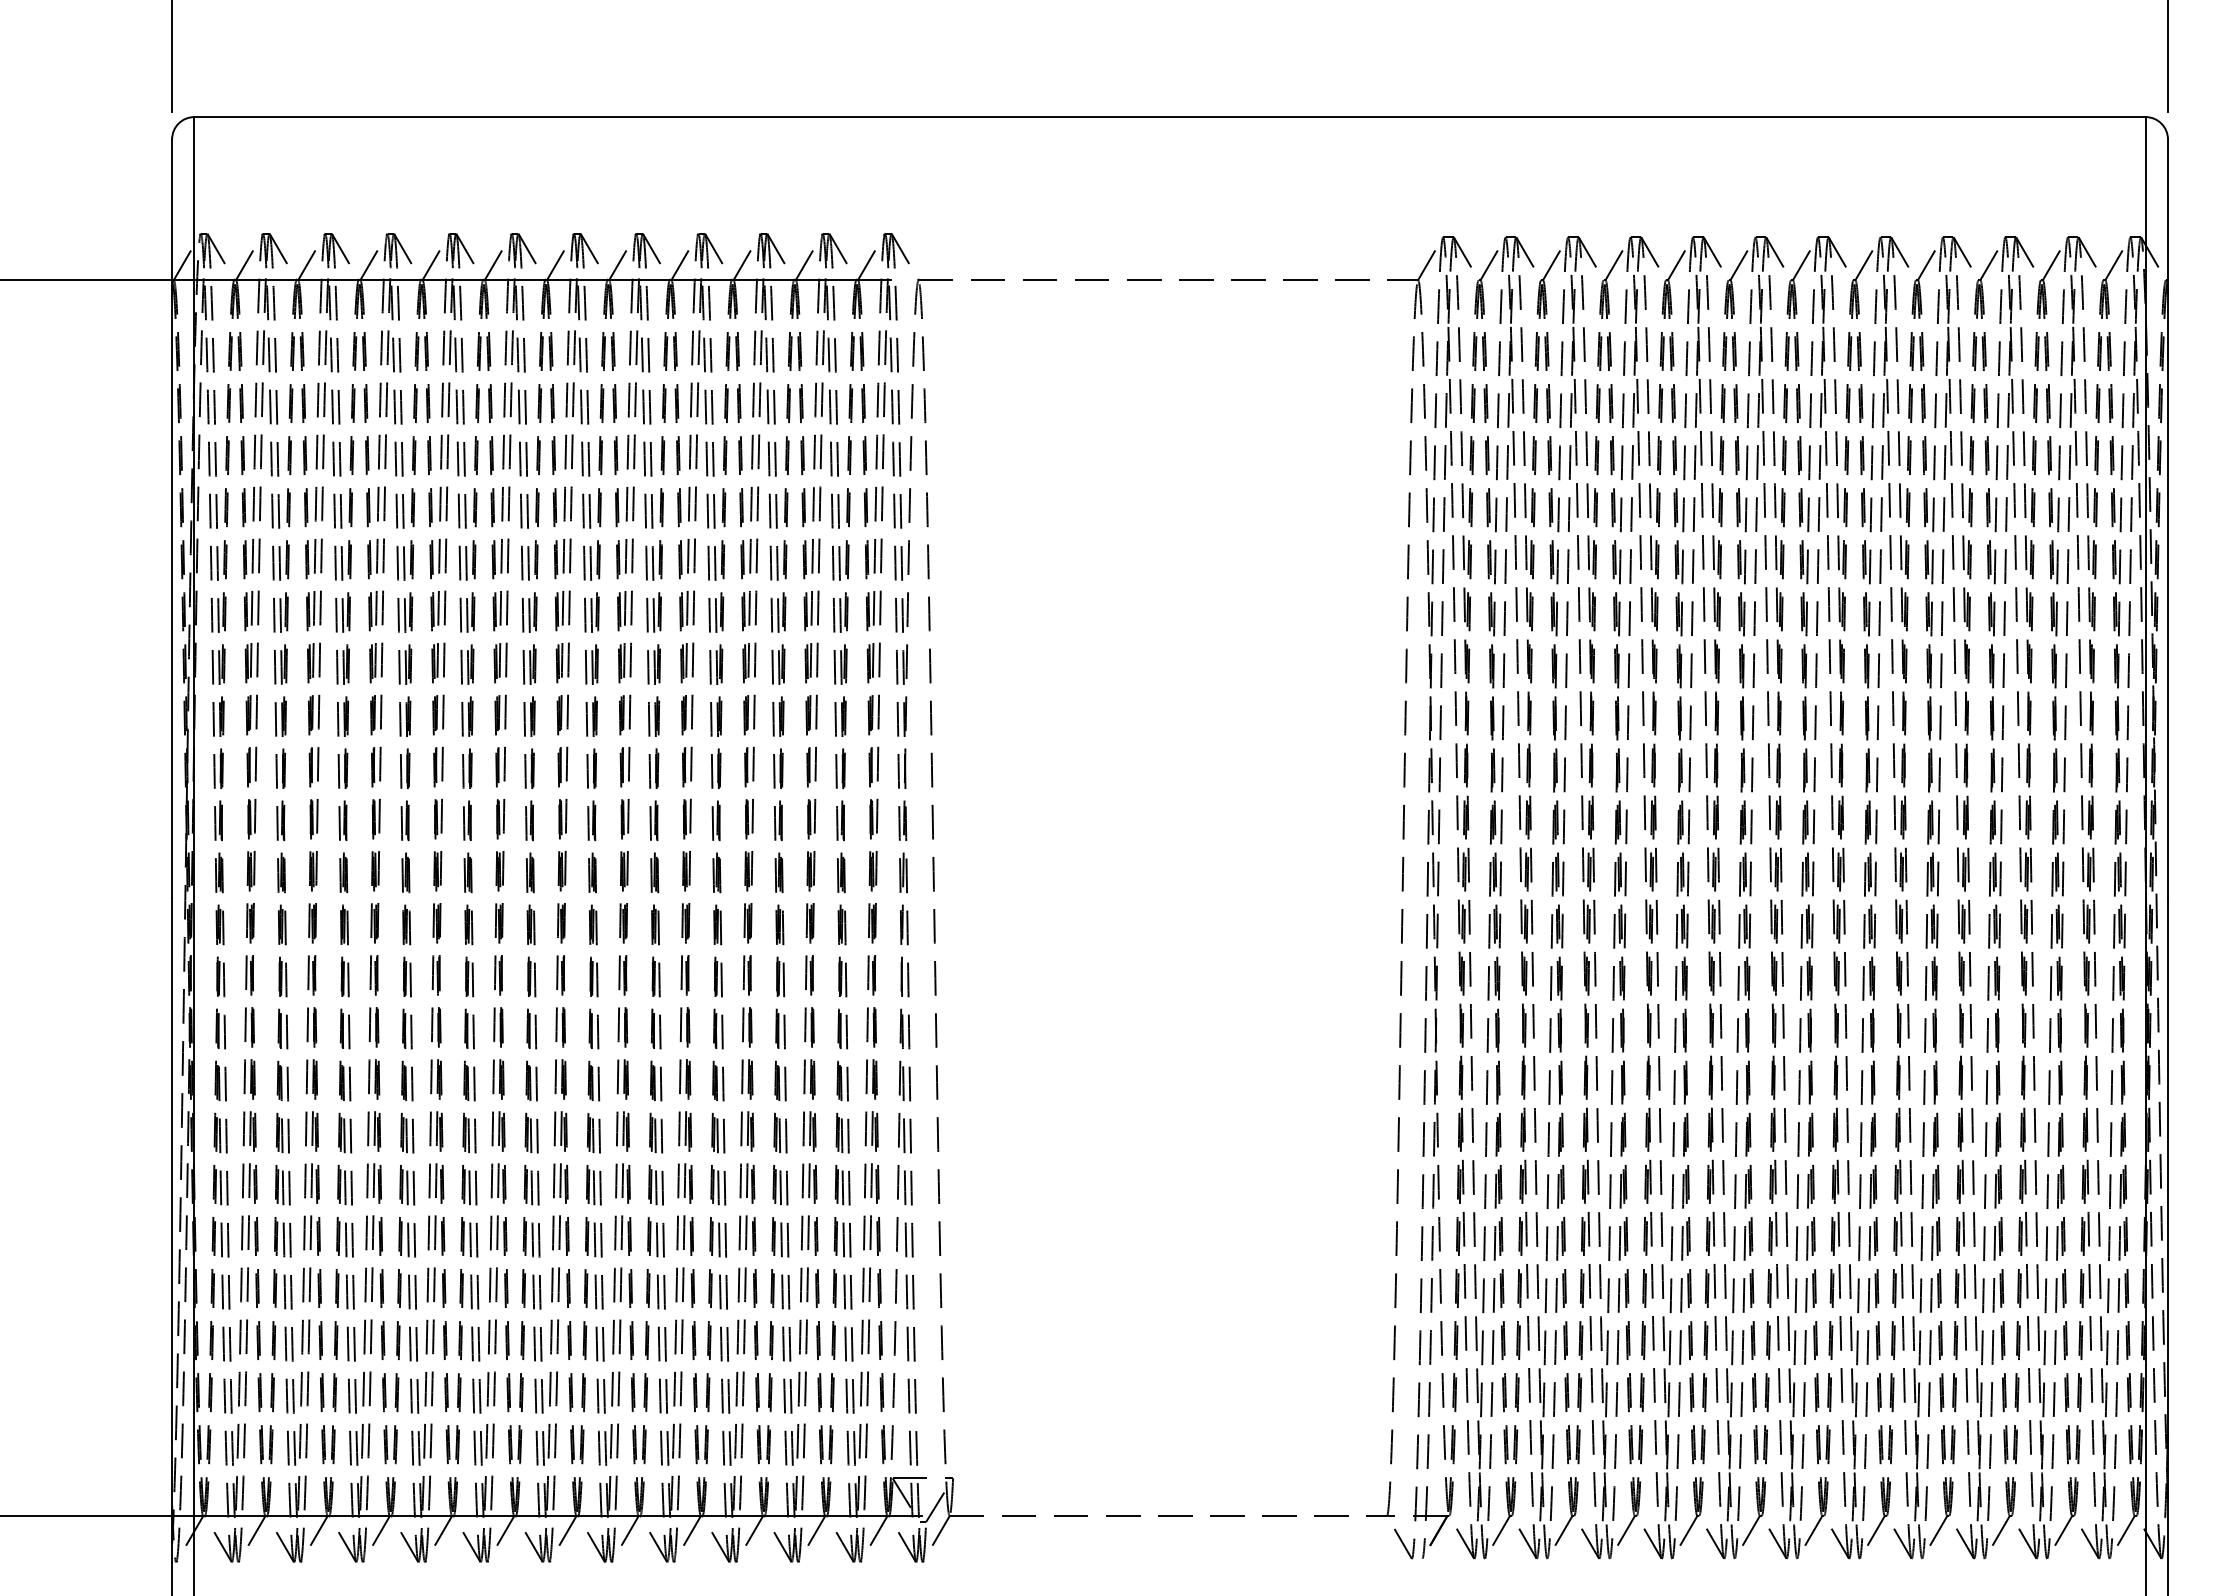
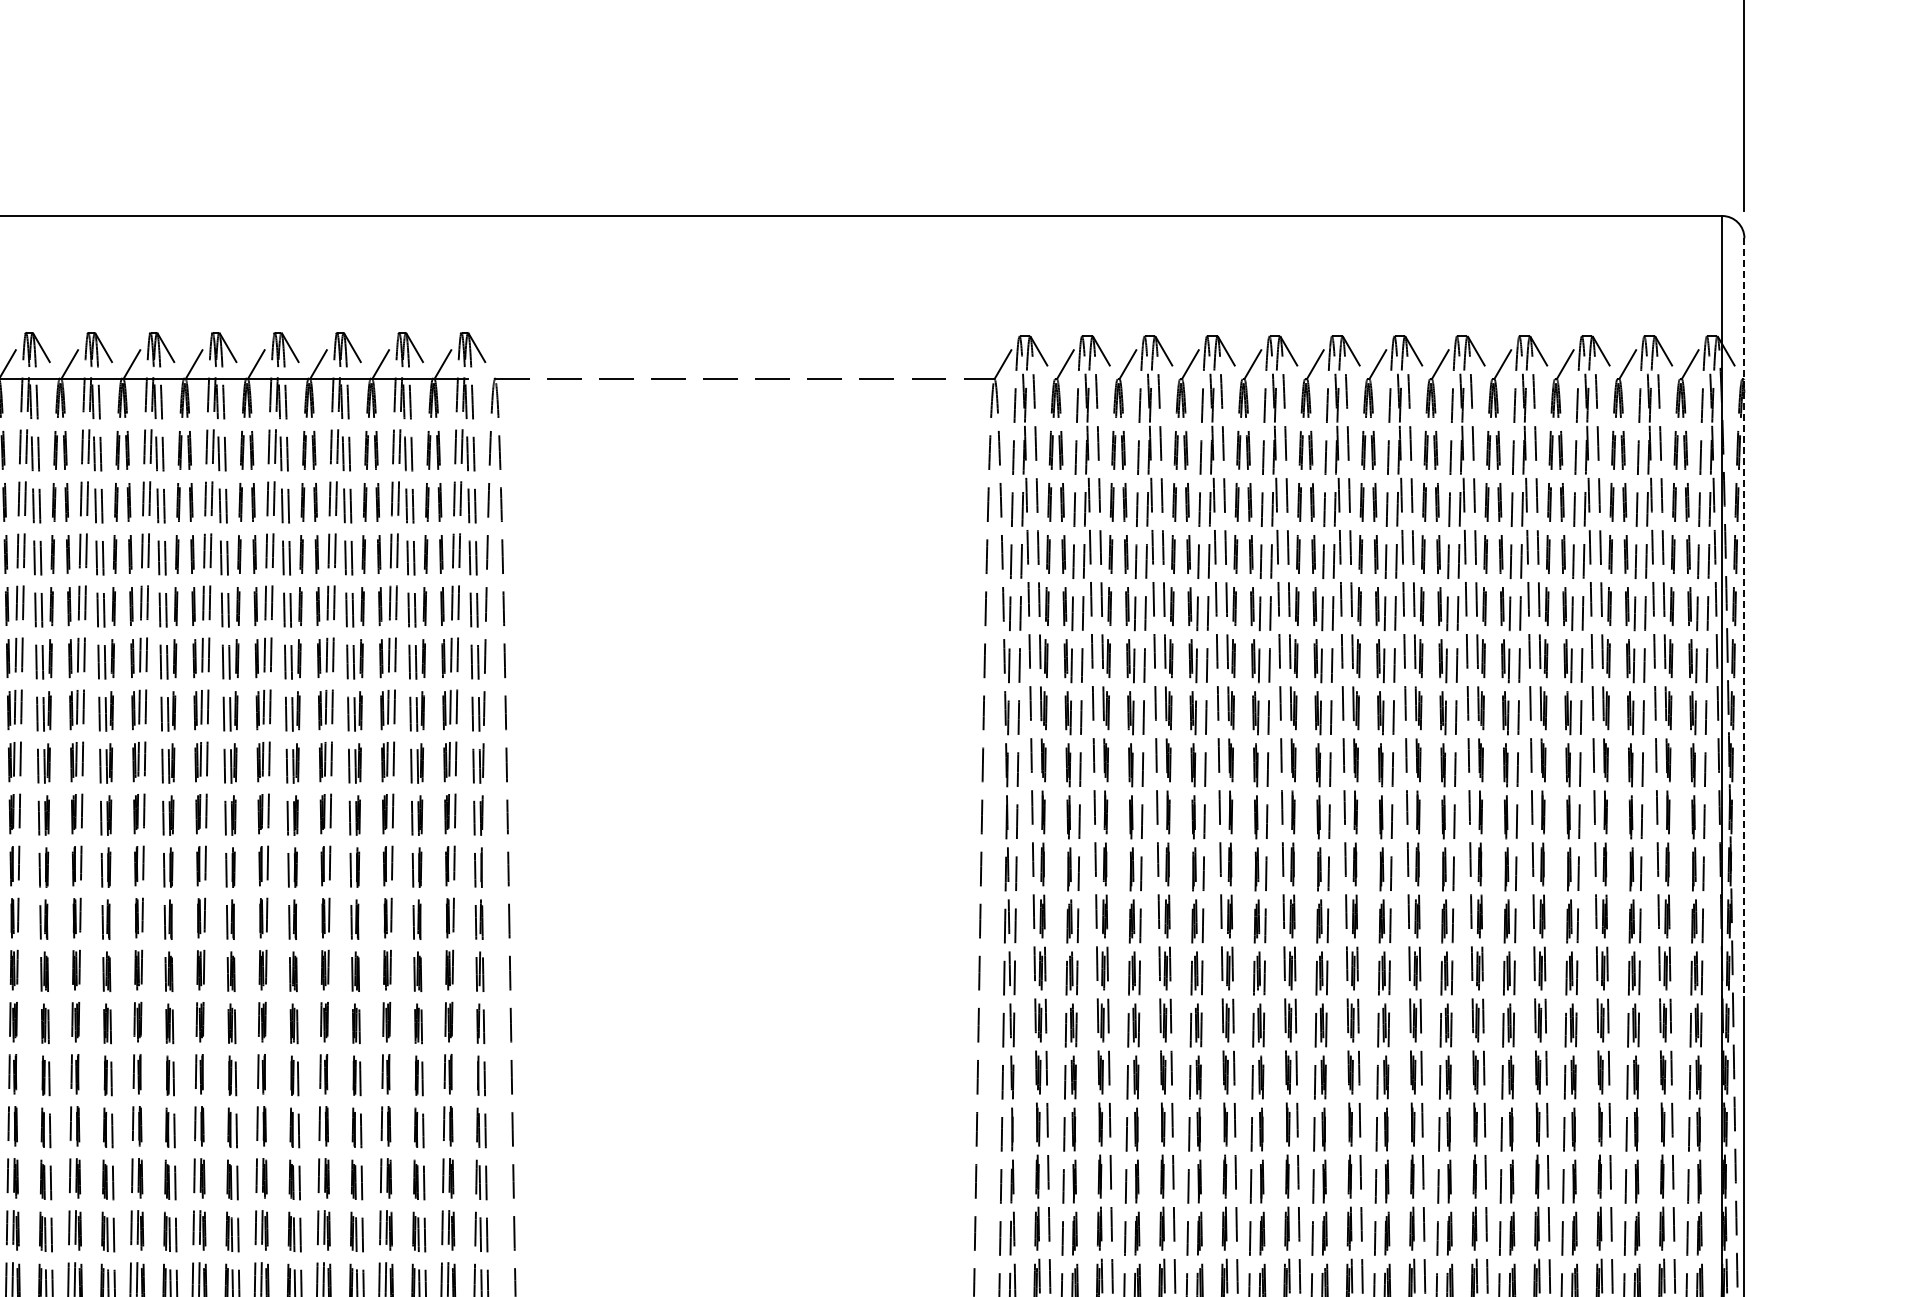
line: (2167, 519) -> (1743, 618), solid -> dashed

